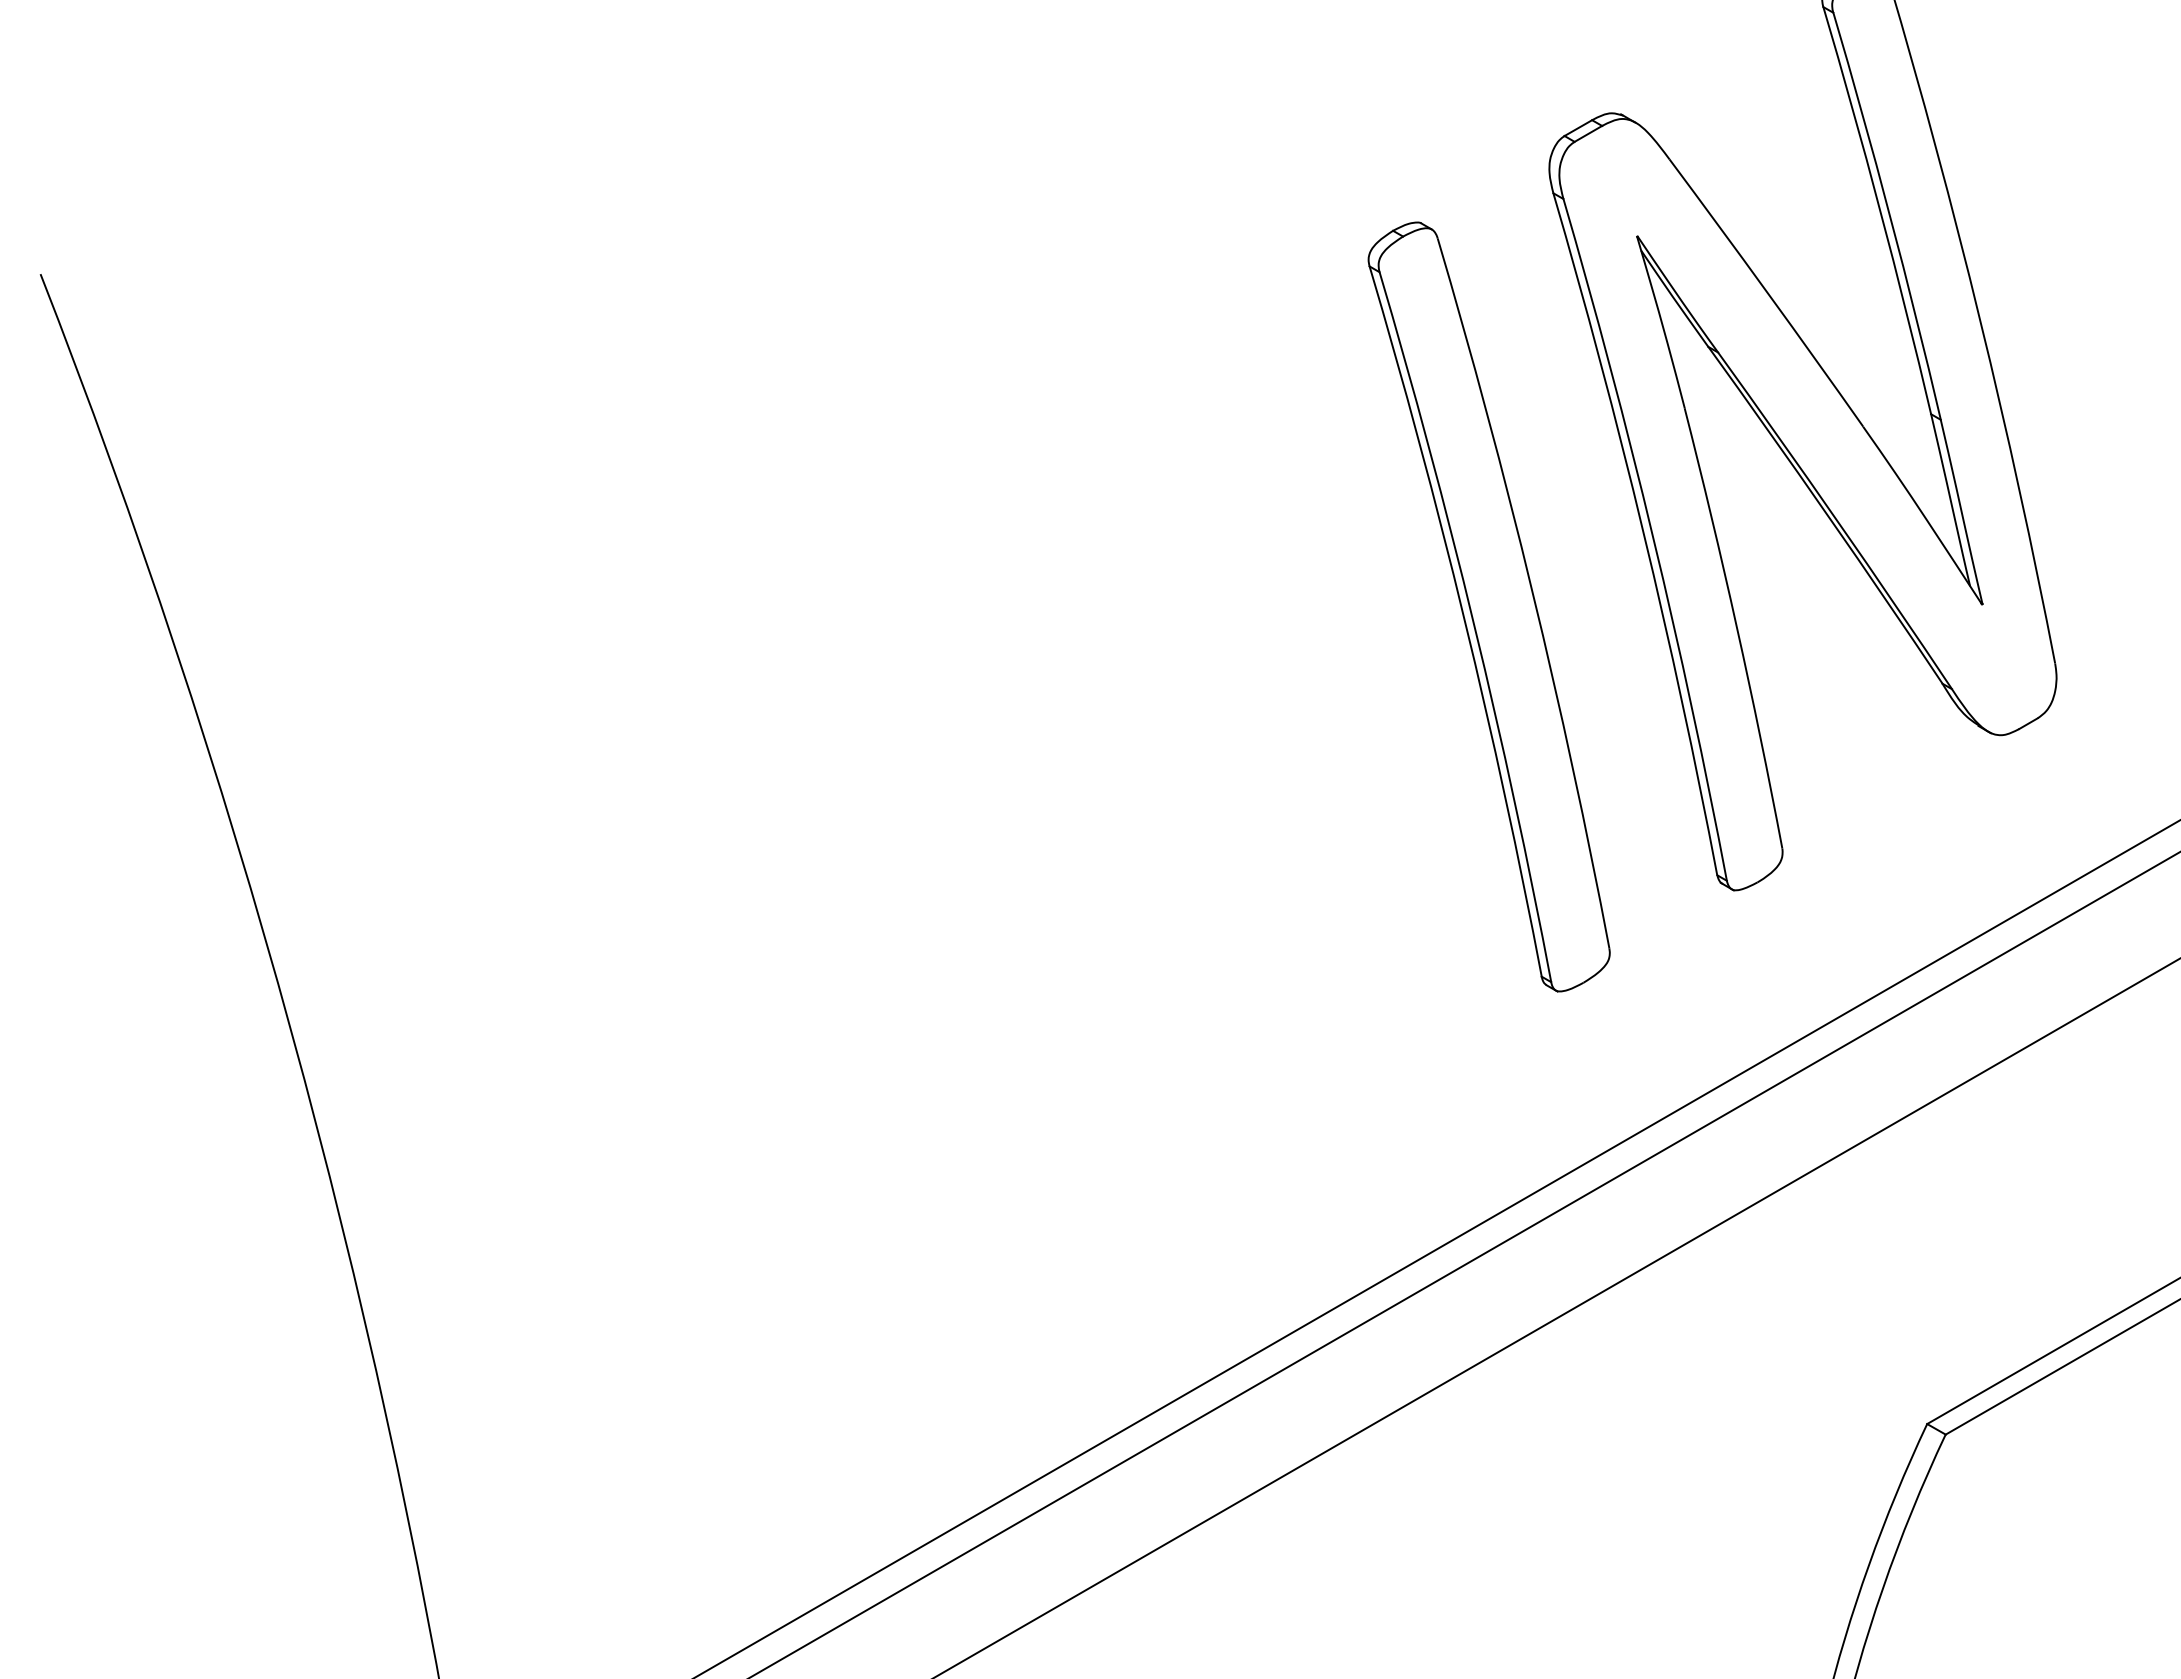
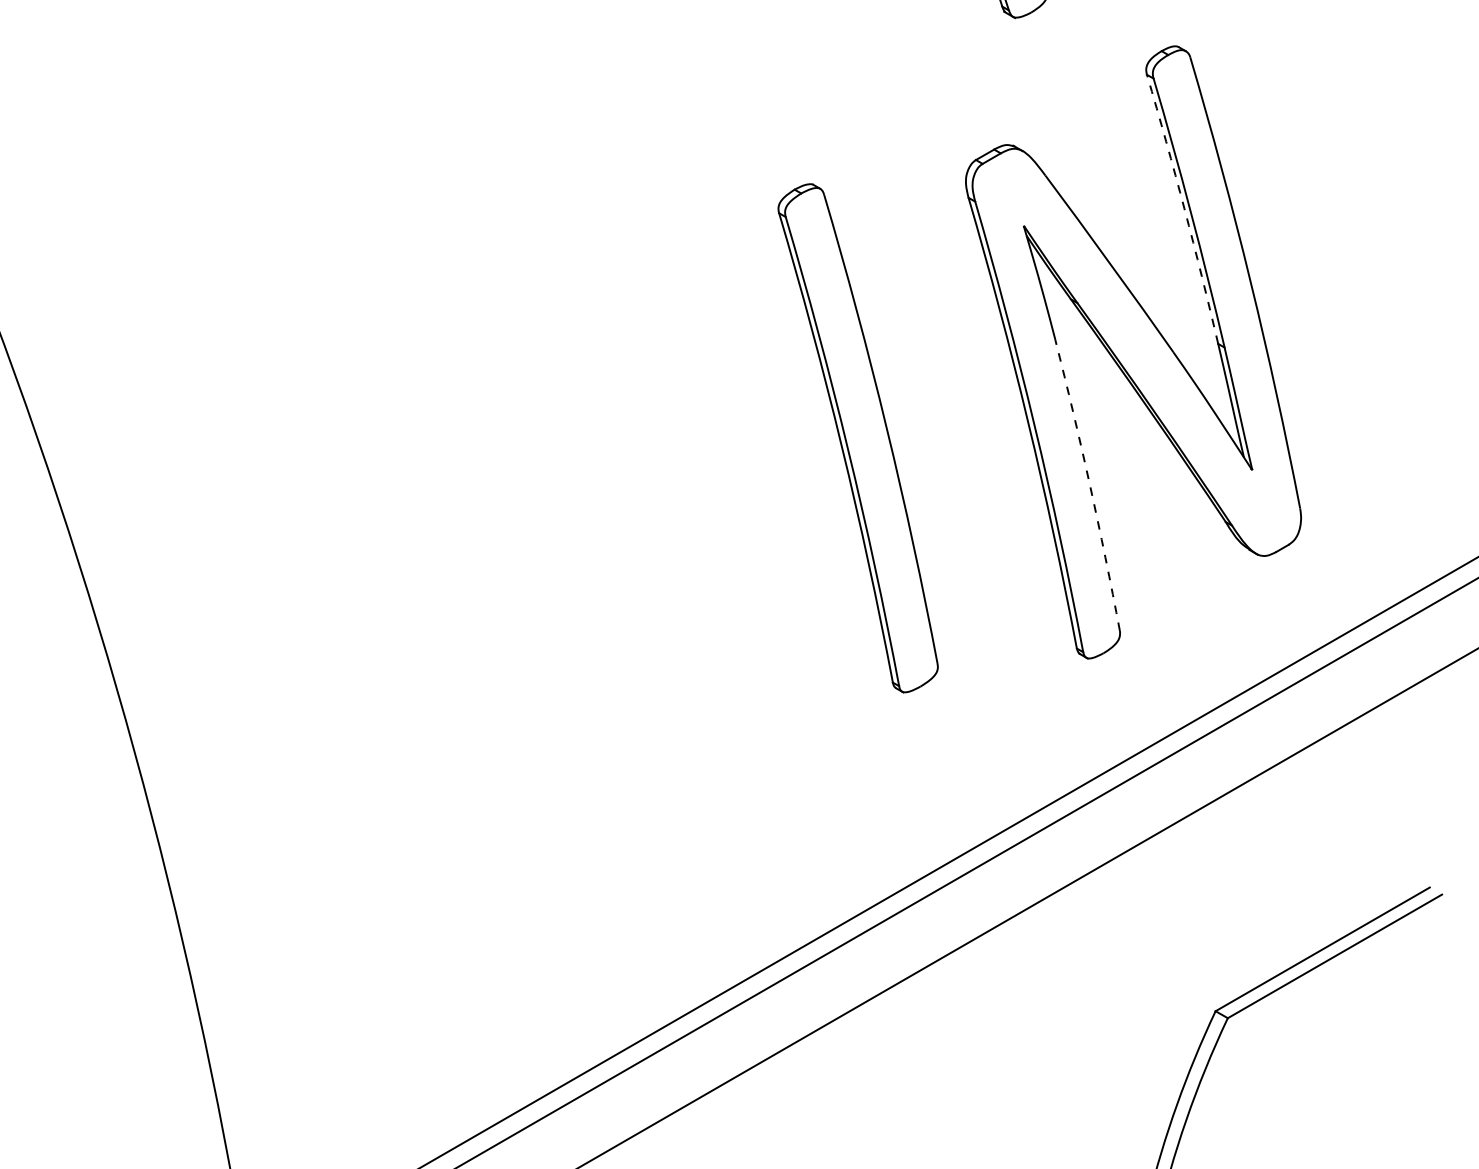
arc: (1880, 209) -> (1184, 208), solid -> dashed
part: (1488, 607) -> (857, 438), moved
arc: (1736, 627) -> (1089, 484), solid -> dashed

